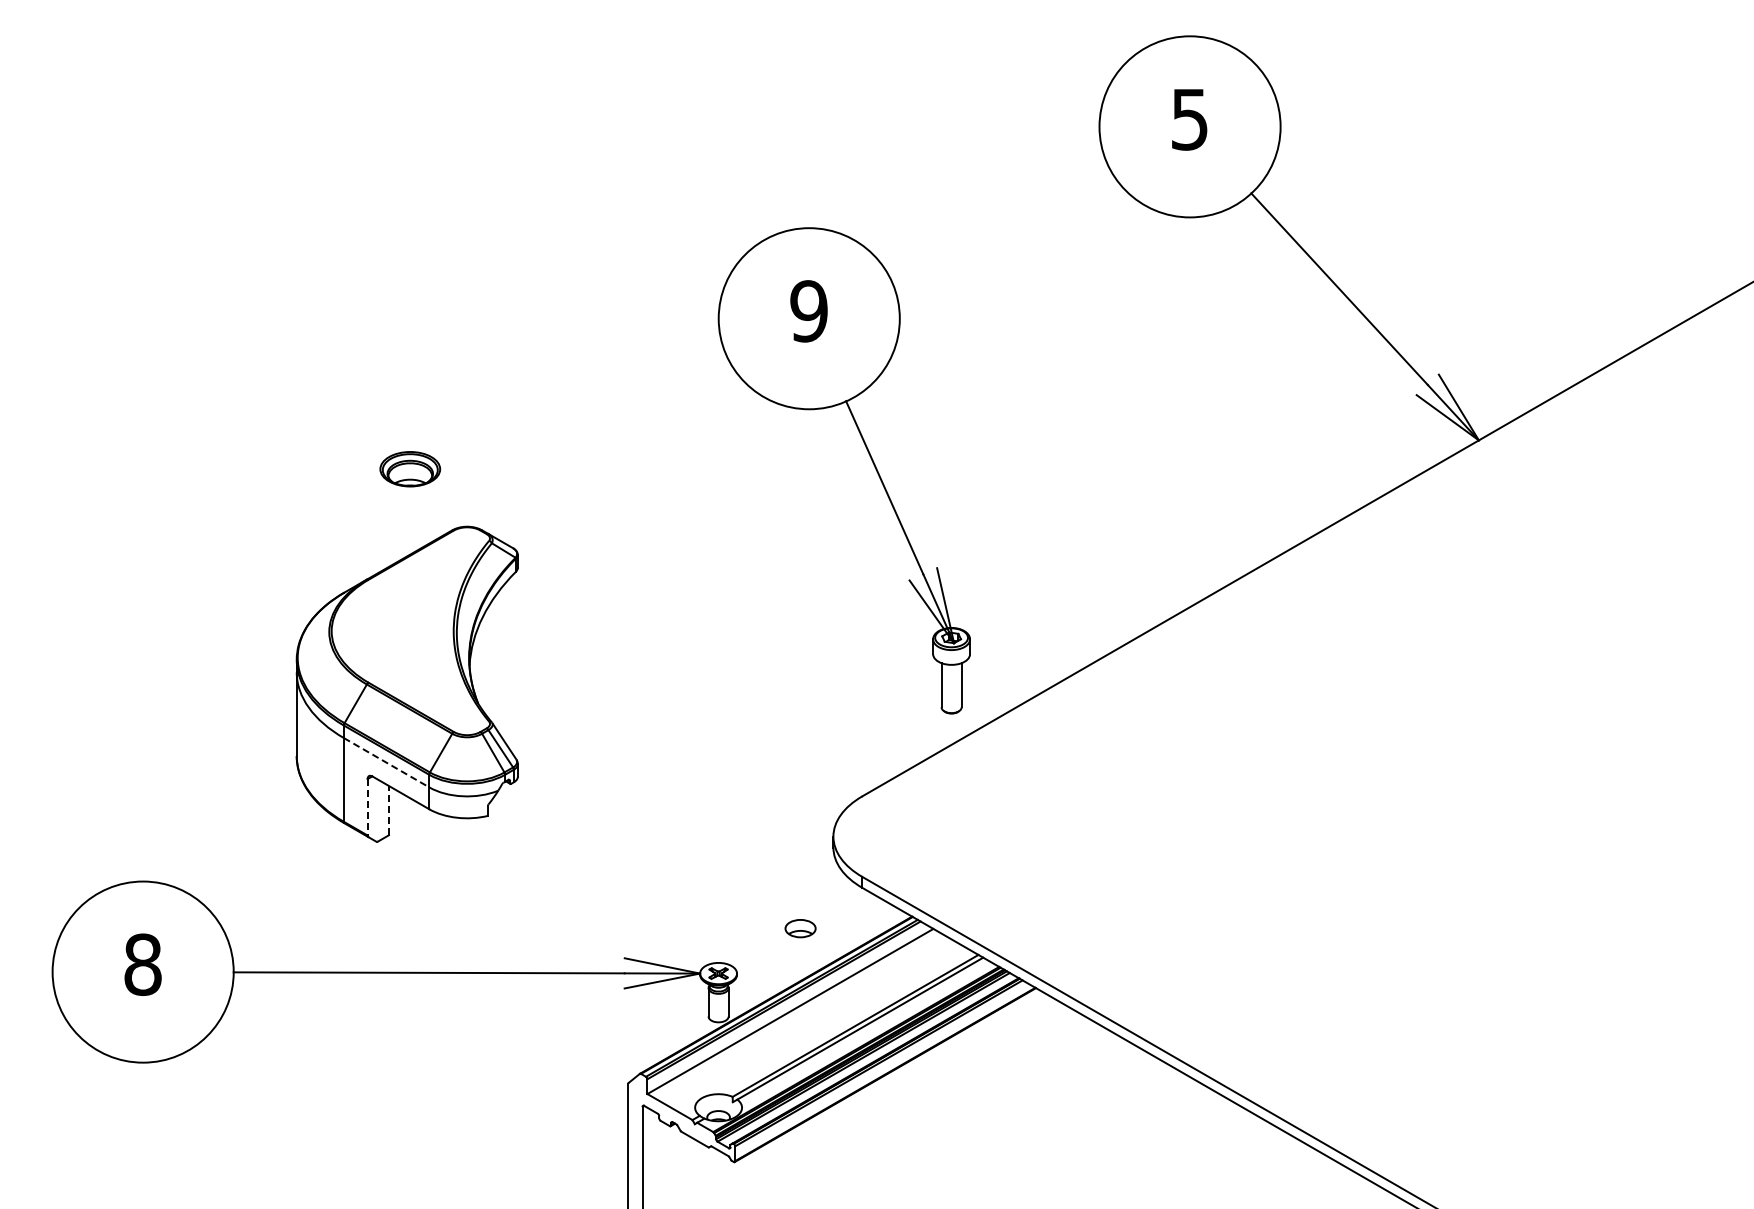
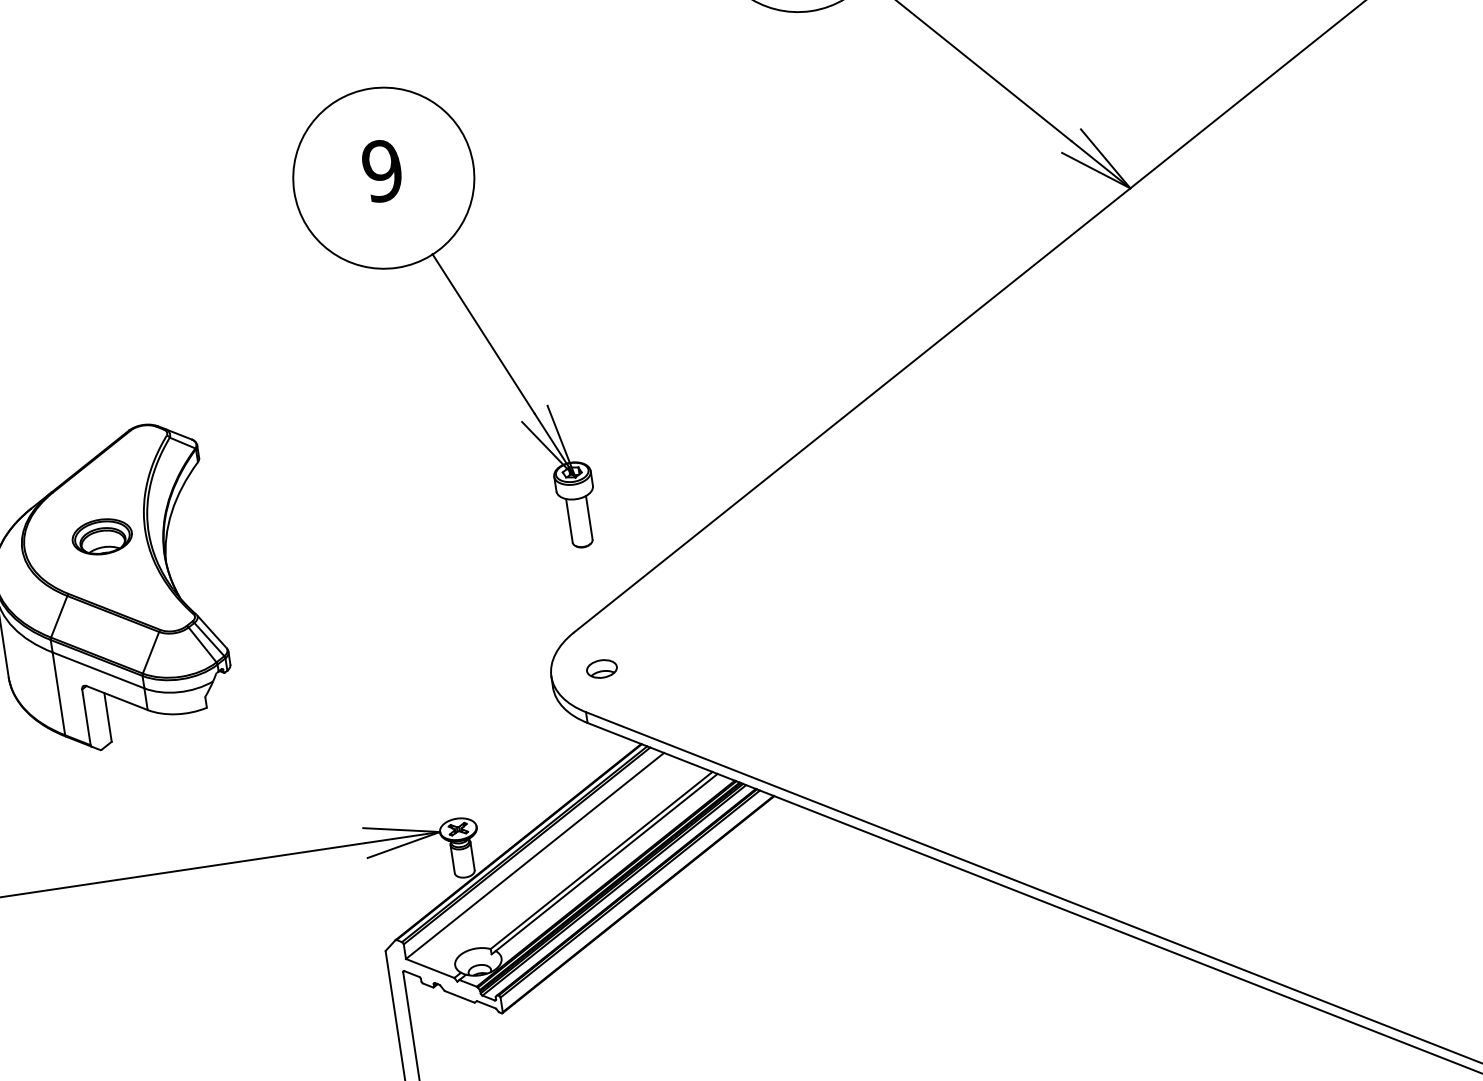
part: (869, 456) -> (463, 305), moved
part: (410, 469) -> (102, 537), moved
line: (387, 762) -> (99, 670), dashed -> solid
line: (367, 807) -> (86, 717), dashed -> solid
line: (388, 810) -> (107, 717), dashed -> solid
part: (800, 928) -> (601, 668), moved

